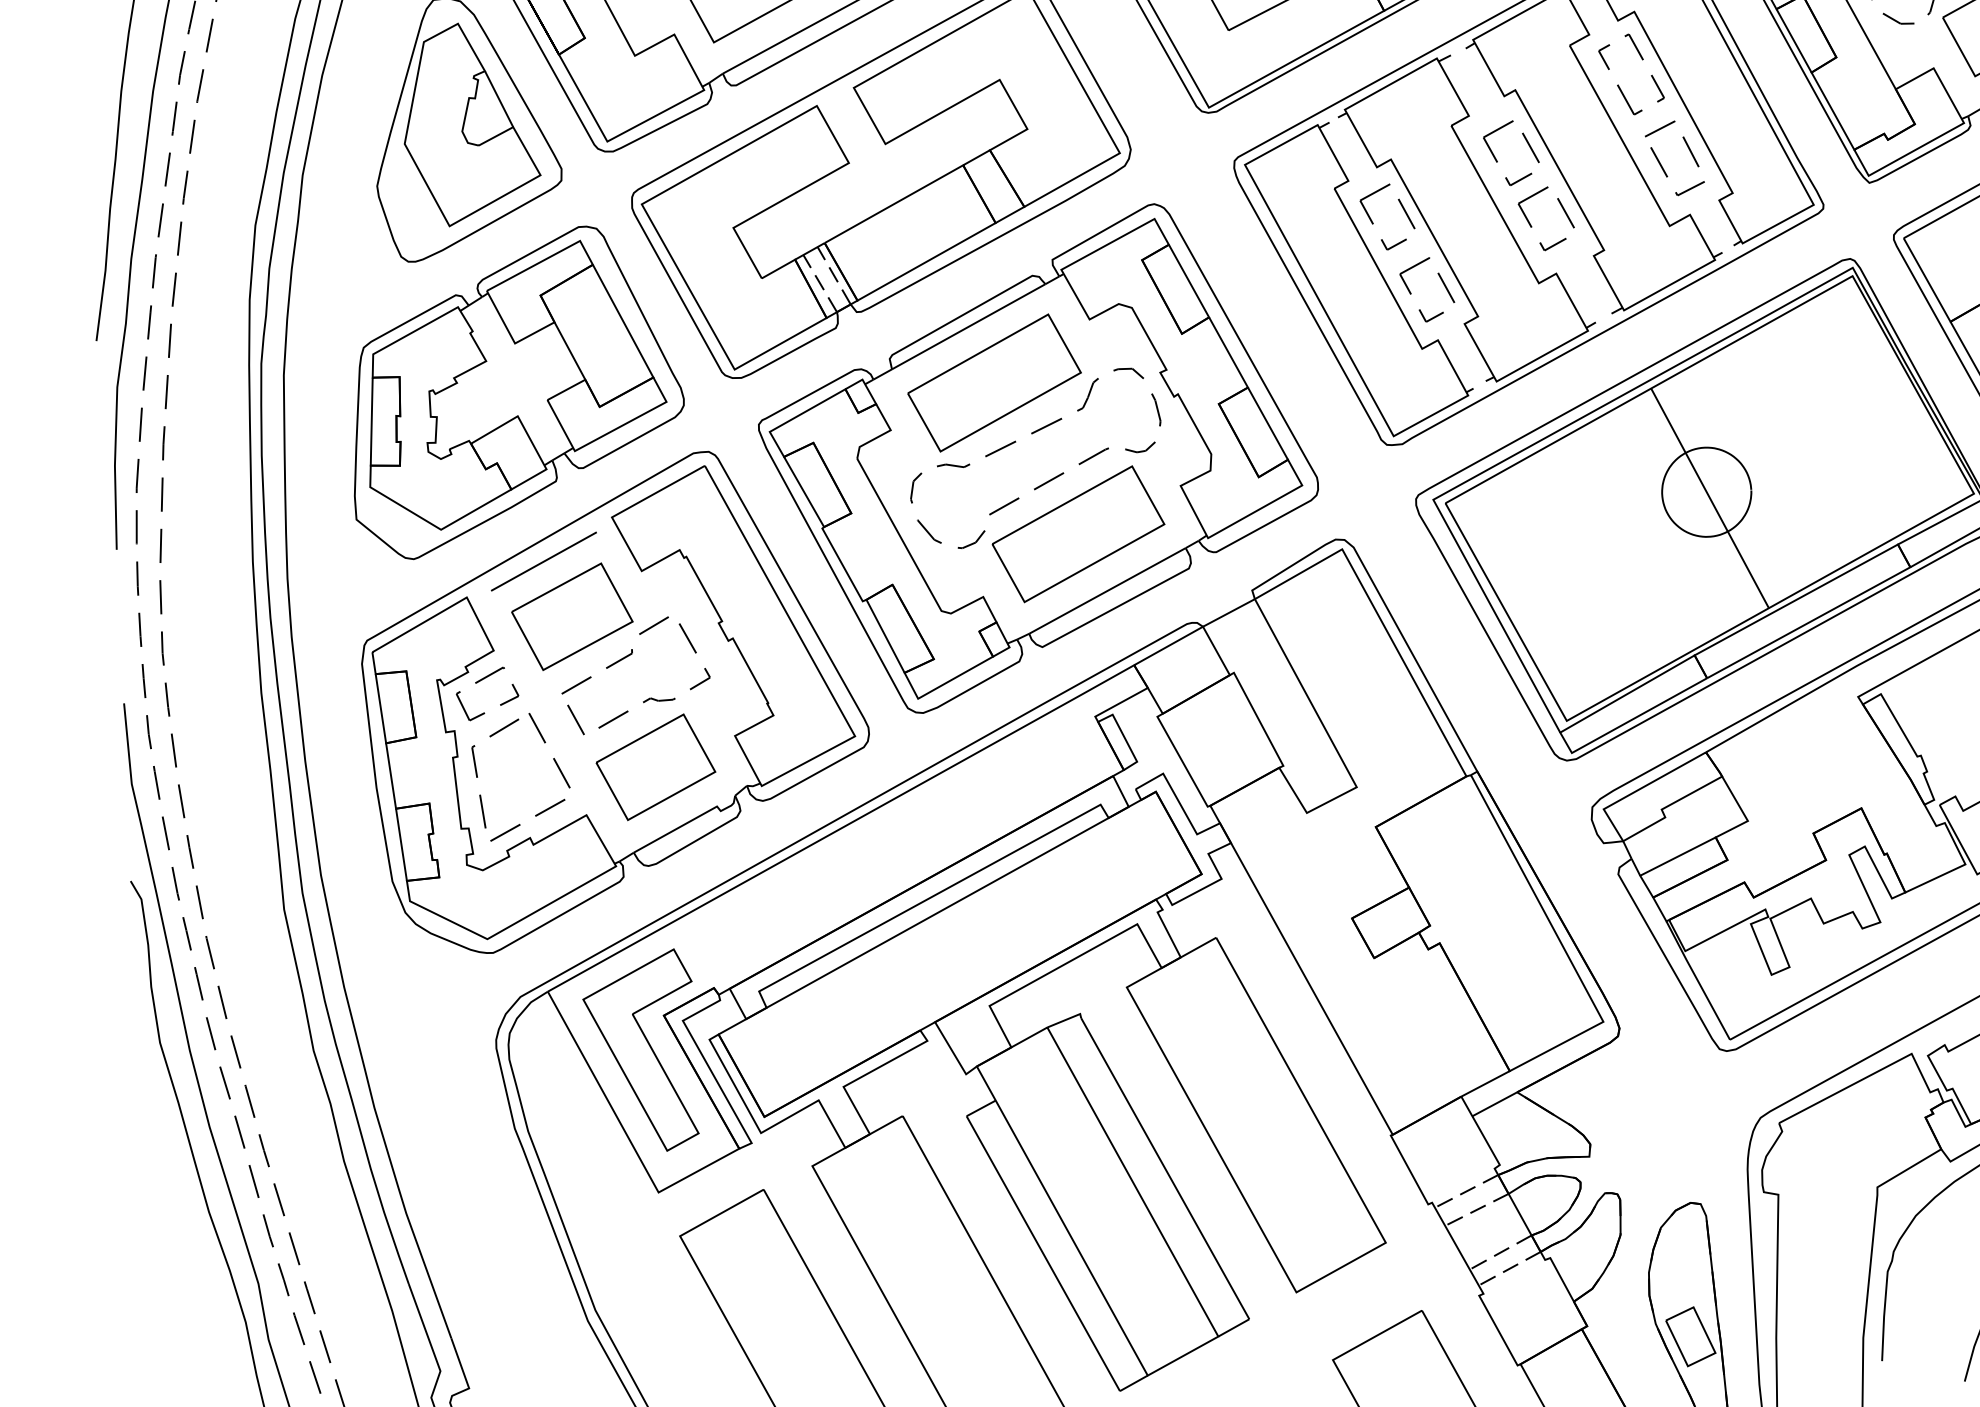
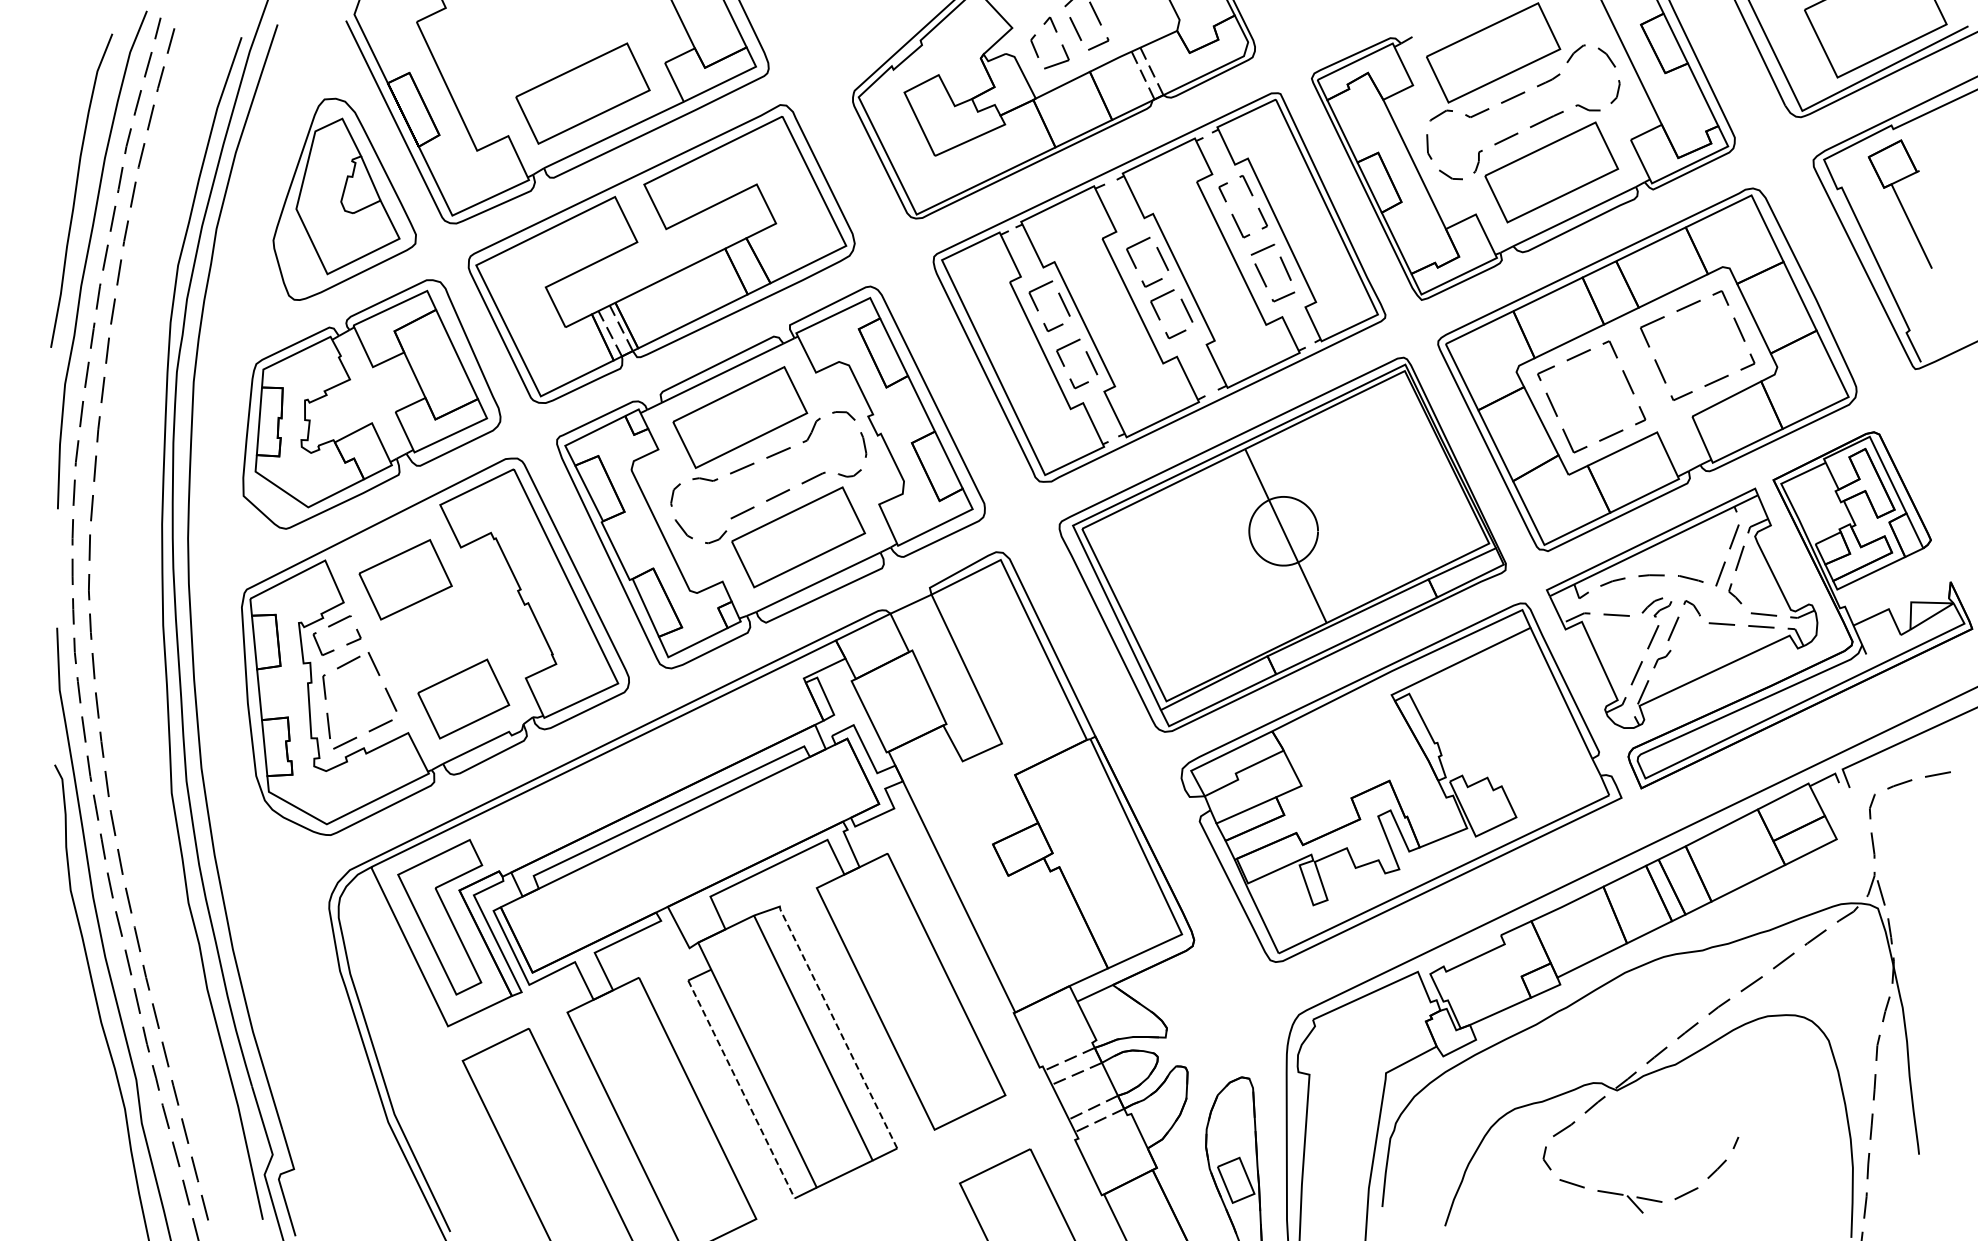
line: (544, 562) -> (386, 536), removed
part: (625, 659) -> (444, 614), removed
line: (1164, 1169) -> (838, 1029), solid -> dashed
line: (1043, 1253) -> (741, 1089), solid -> dashed

